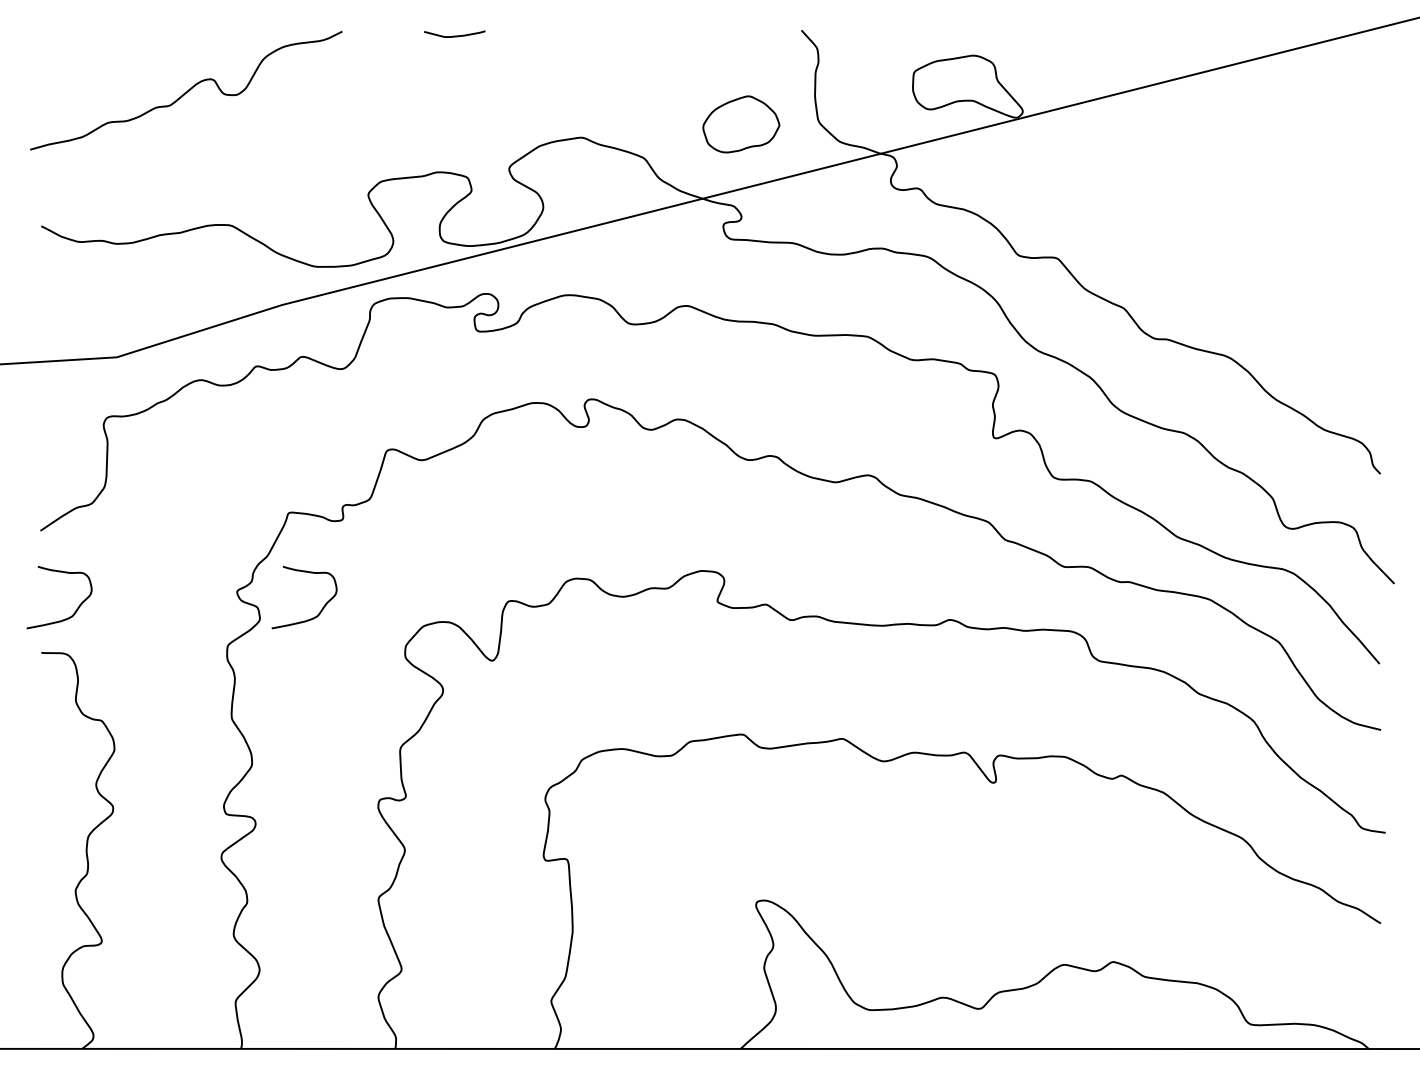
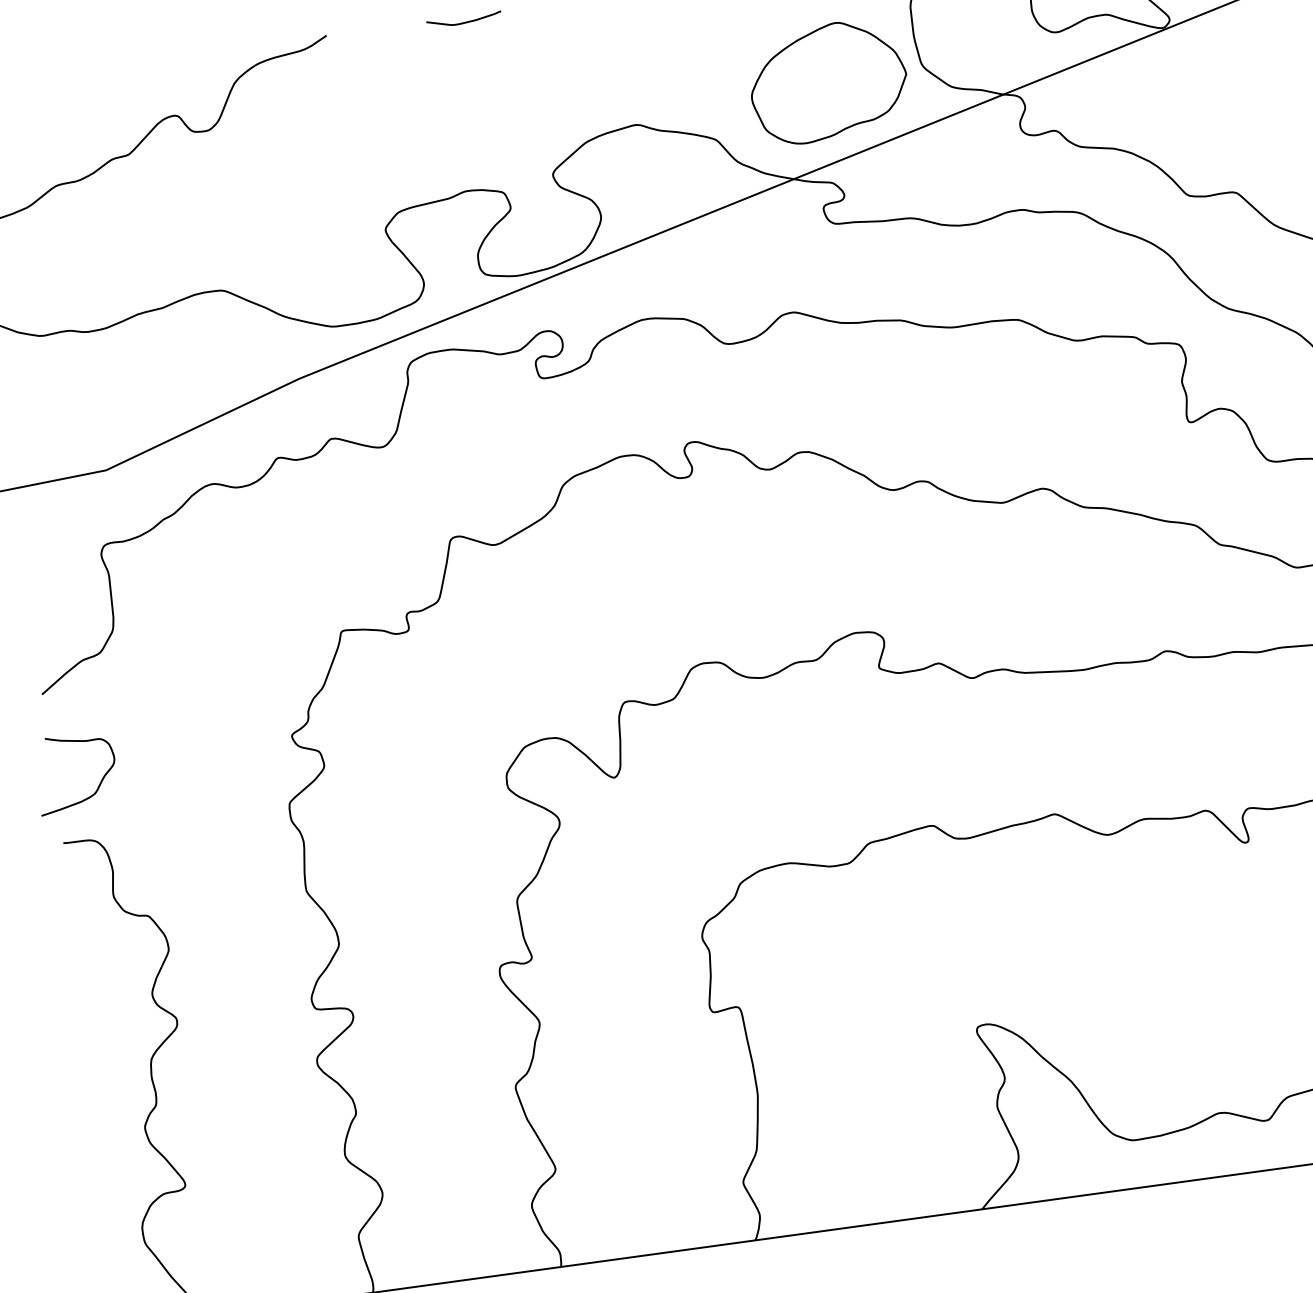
part: (741, 124) -> (828, 82), size x1.67
curve: (322, 607) -> (398, 740), removed

